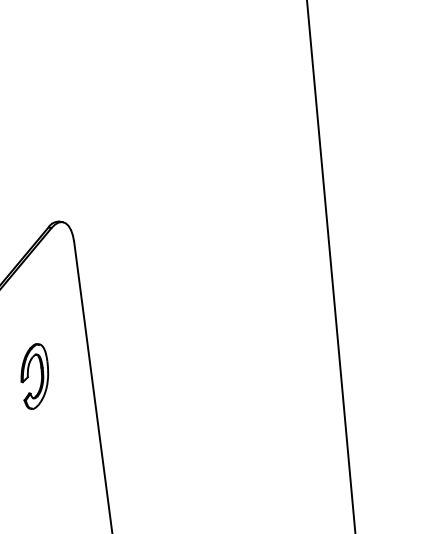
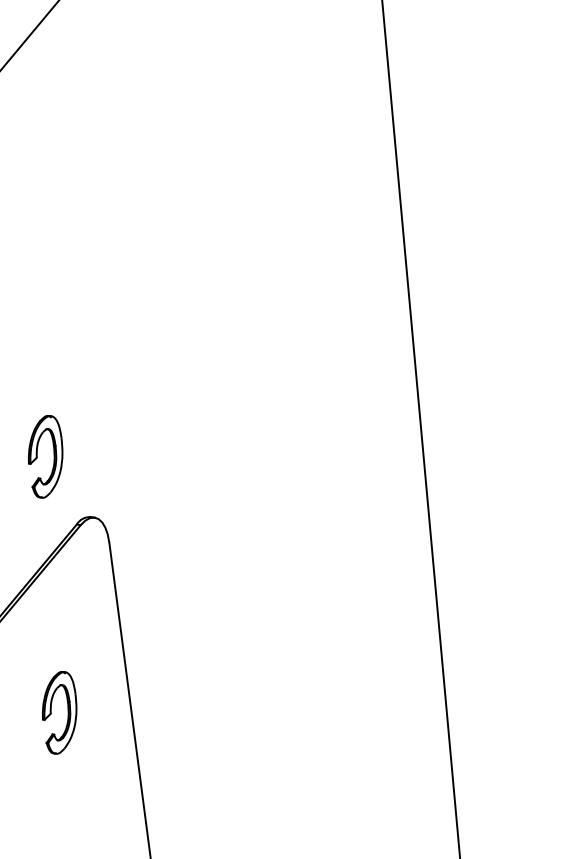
part: (17, 173) -> (37, 456), added

